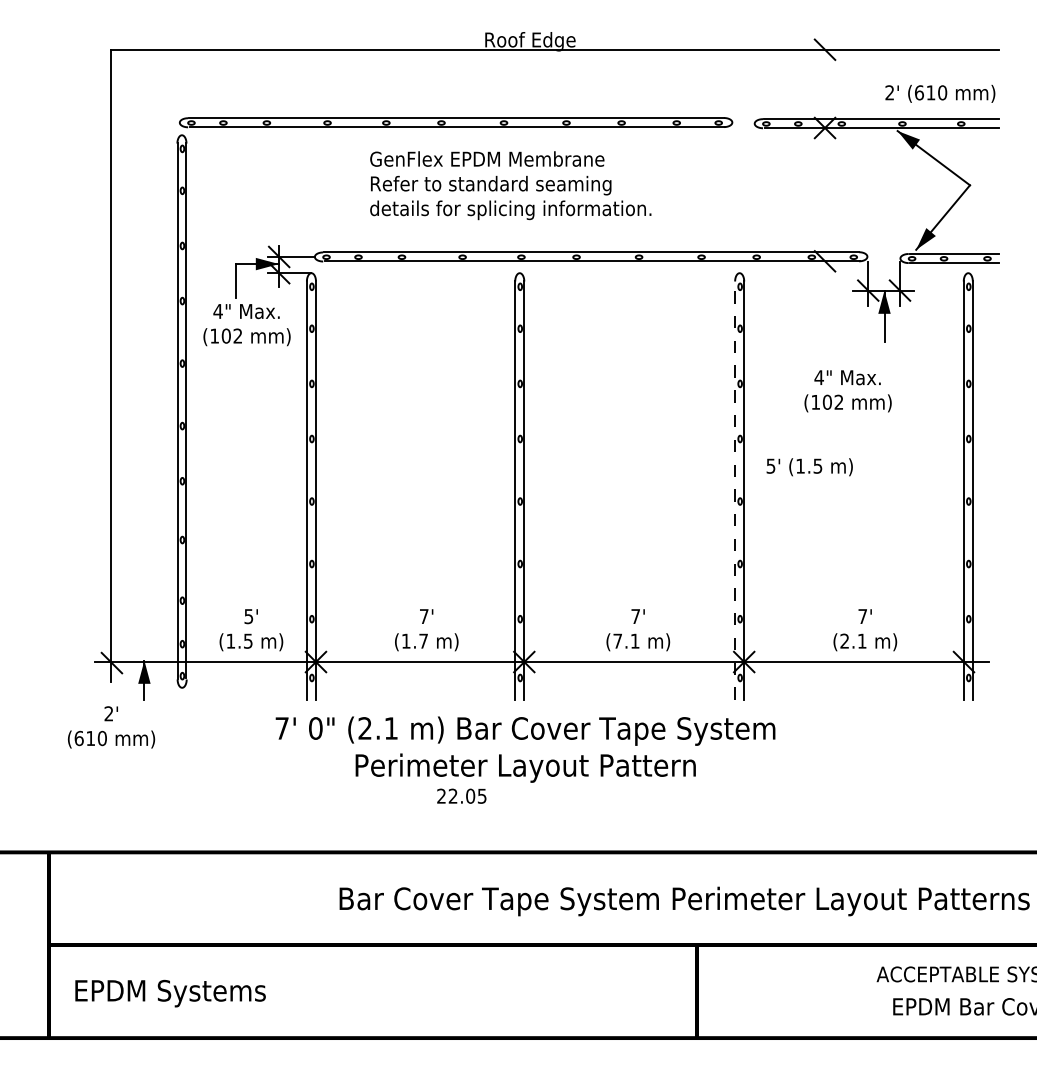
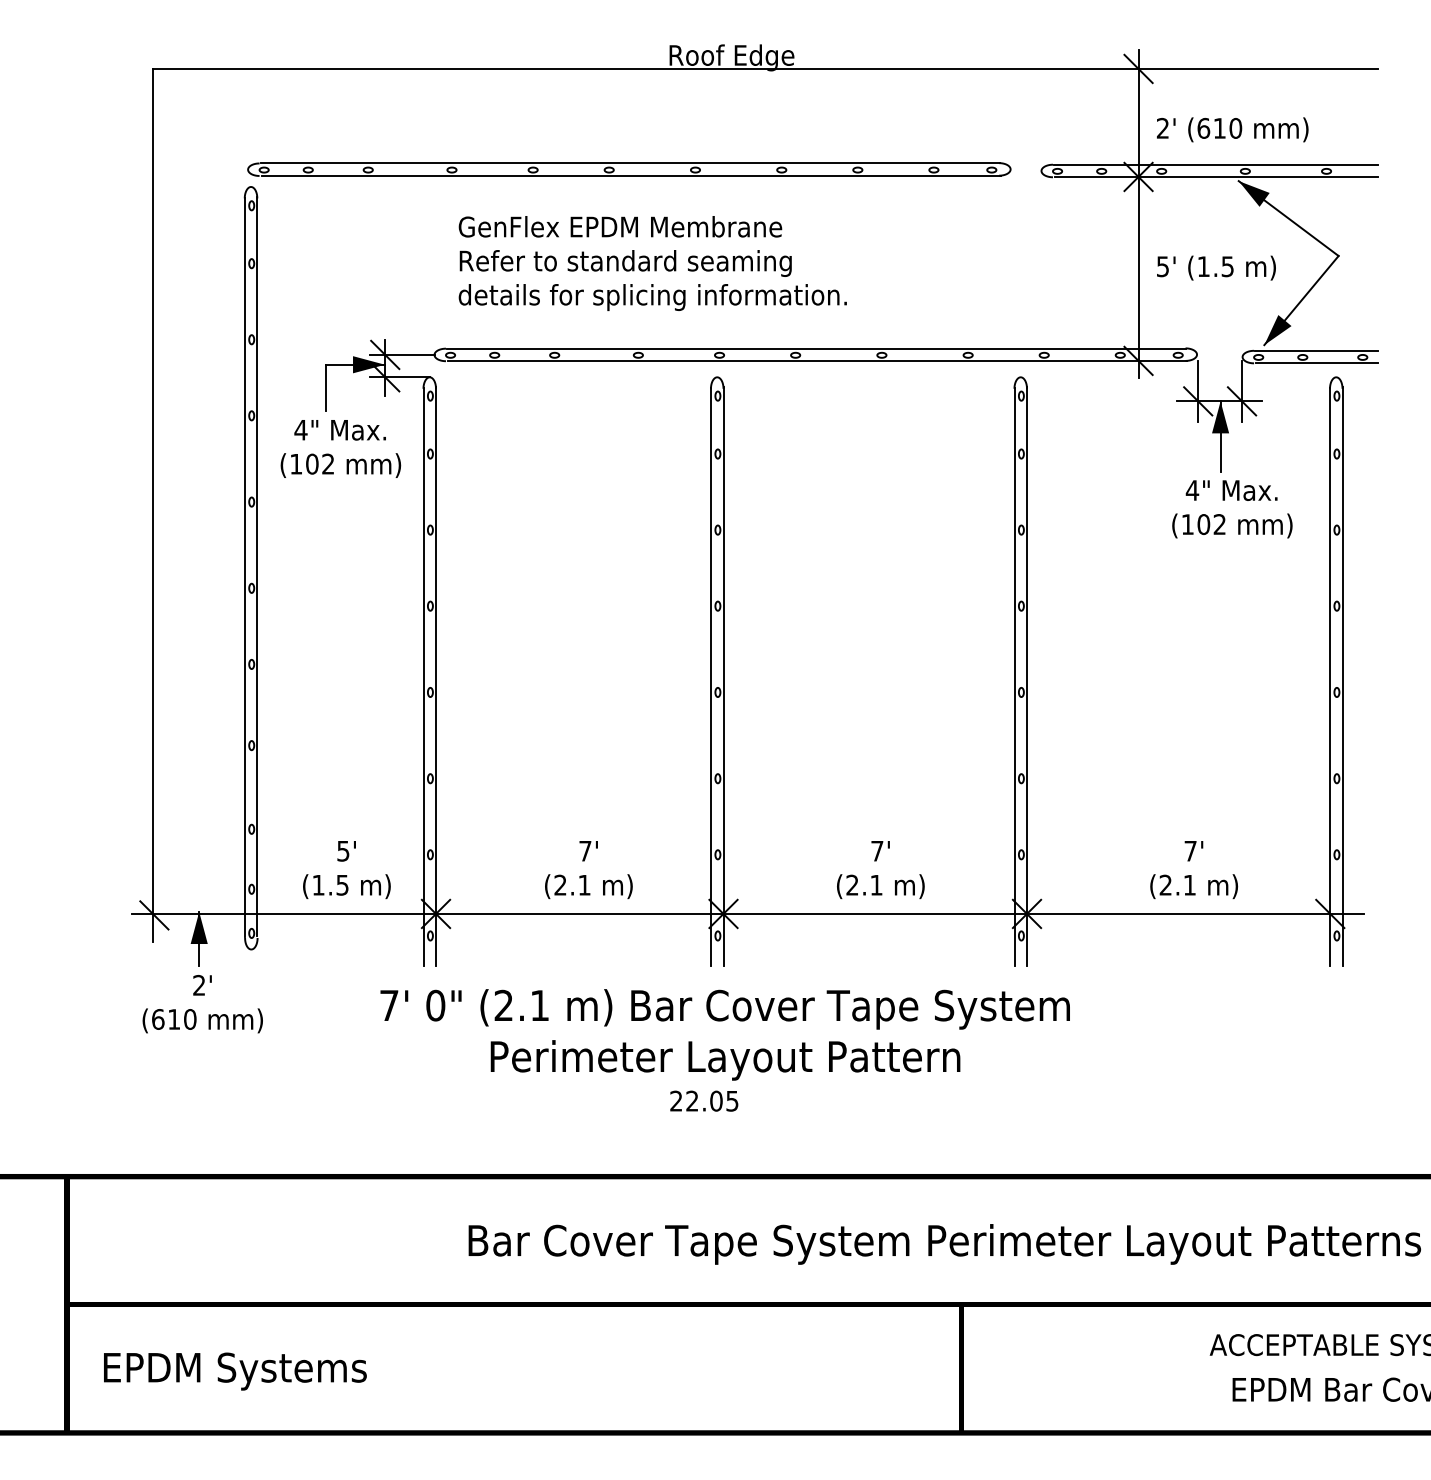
text: (940, 93) -> (1232, 129), moved
line: (825, 155) -> (1138, 214), added
text: (510, 185) -> (652, 263), moved
text: (848, 391) -> (1232, 509), moved
text: (809, 466) -> (1216, 267), moved
line: (735, 490) -> (1014, 677), dashed -> solid
text: (414, 640) -> (572, 884), (1.7 -> (2.1
text: (617, 640) -> (852, 884), (7.1 -> (2.1
text: (111, 727) -> (202, 1004), moved
text: (461, 795) -> (704, 1100), moved

